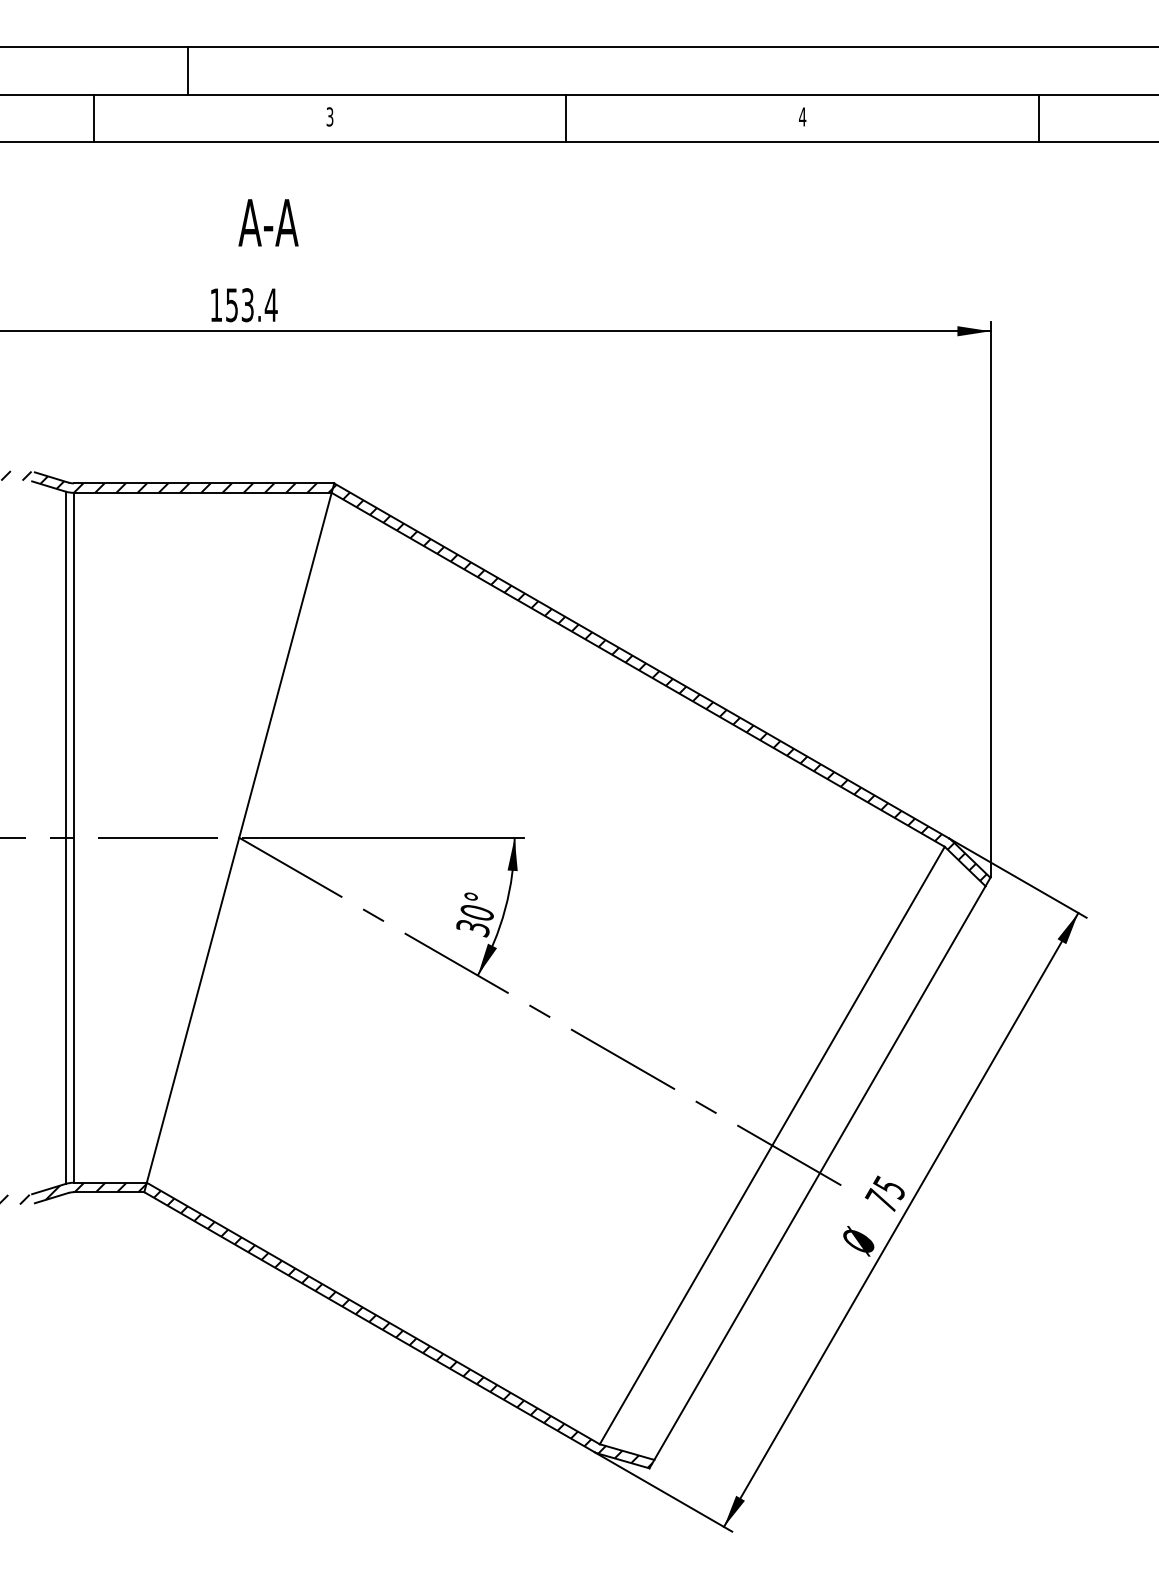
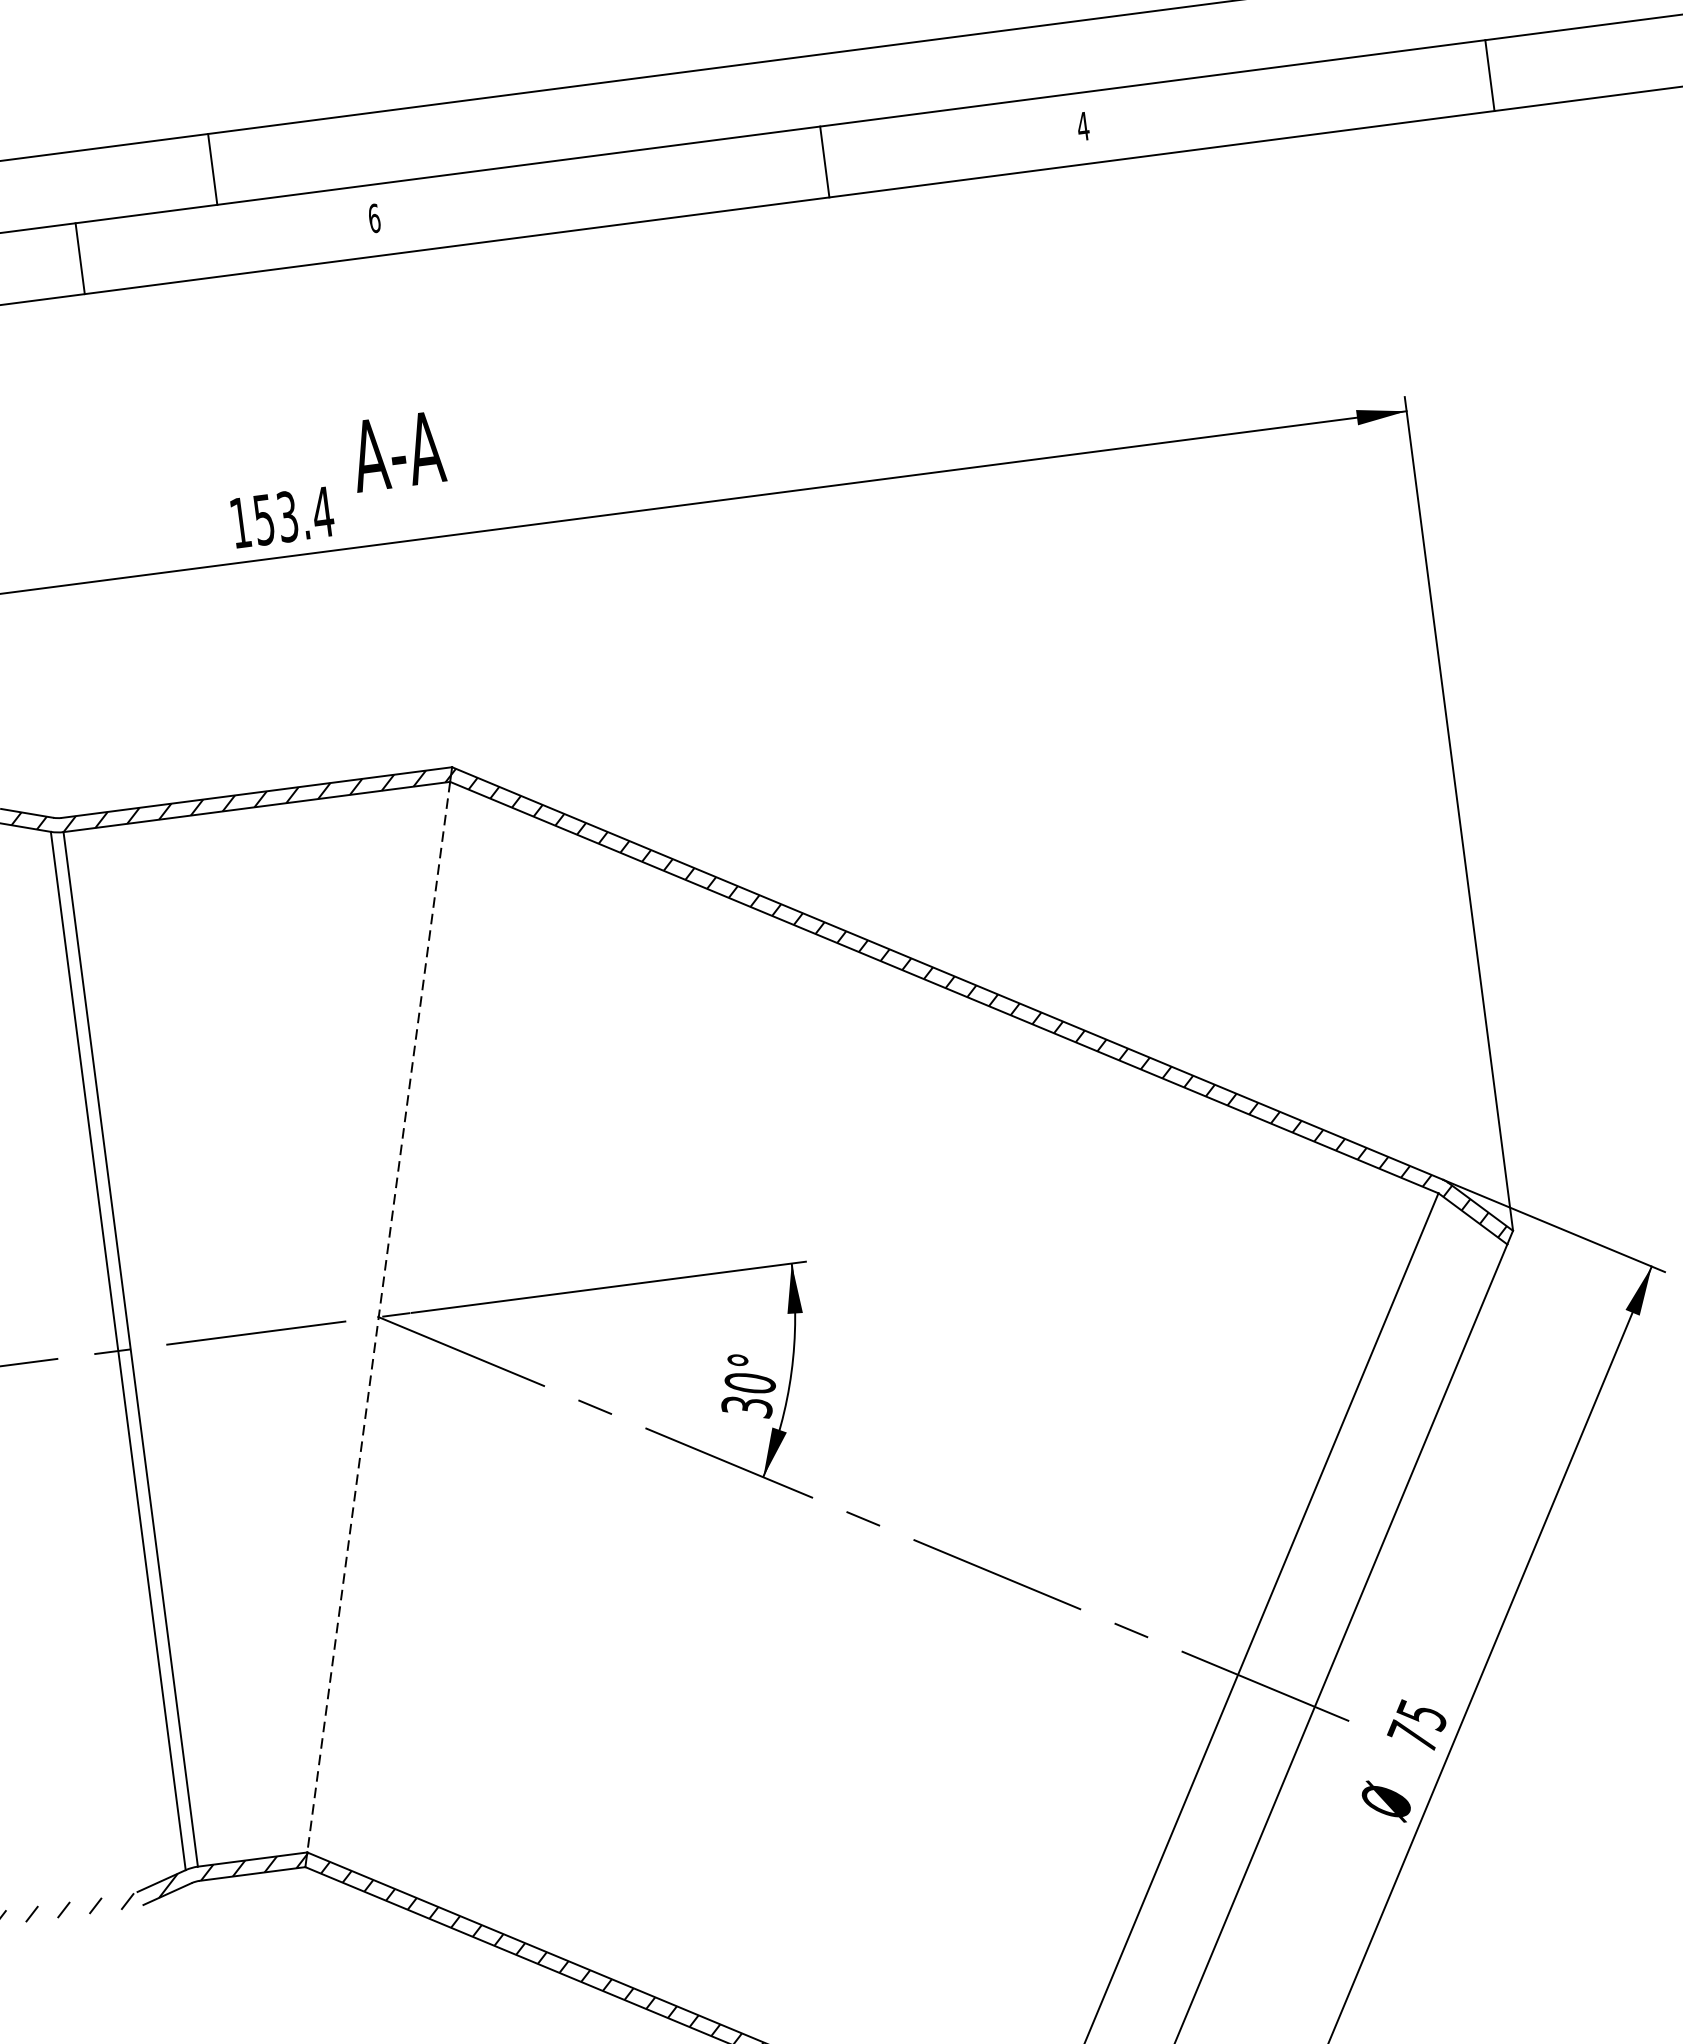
line: (188, 70) -> (213, 168), moved
text: (329, 116) -> (373, 217), 3 -> 6
line: (93, 117) -> (79, 257), moved
line: (566, 117) -> (825, 160), moved
line: (1038, 117) -> (1489, 74), moved
text: (268, 222) -> (397, 451), moved
line: (239, 838) -> (379, 1318), solid -> dashed

